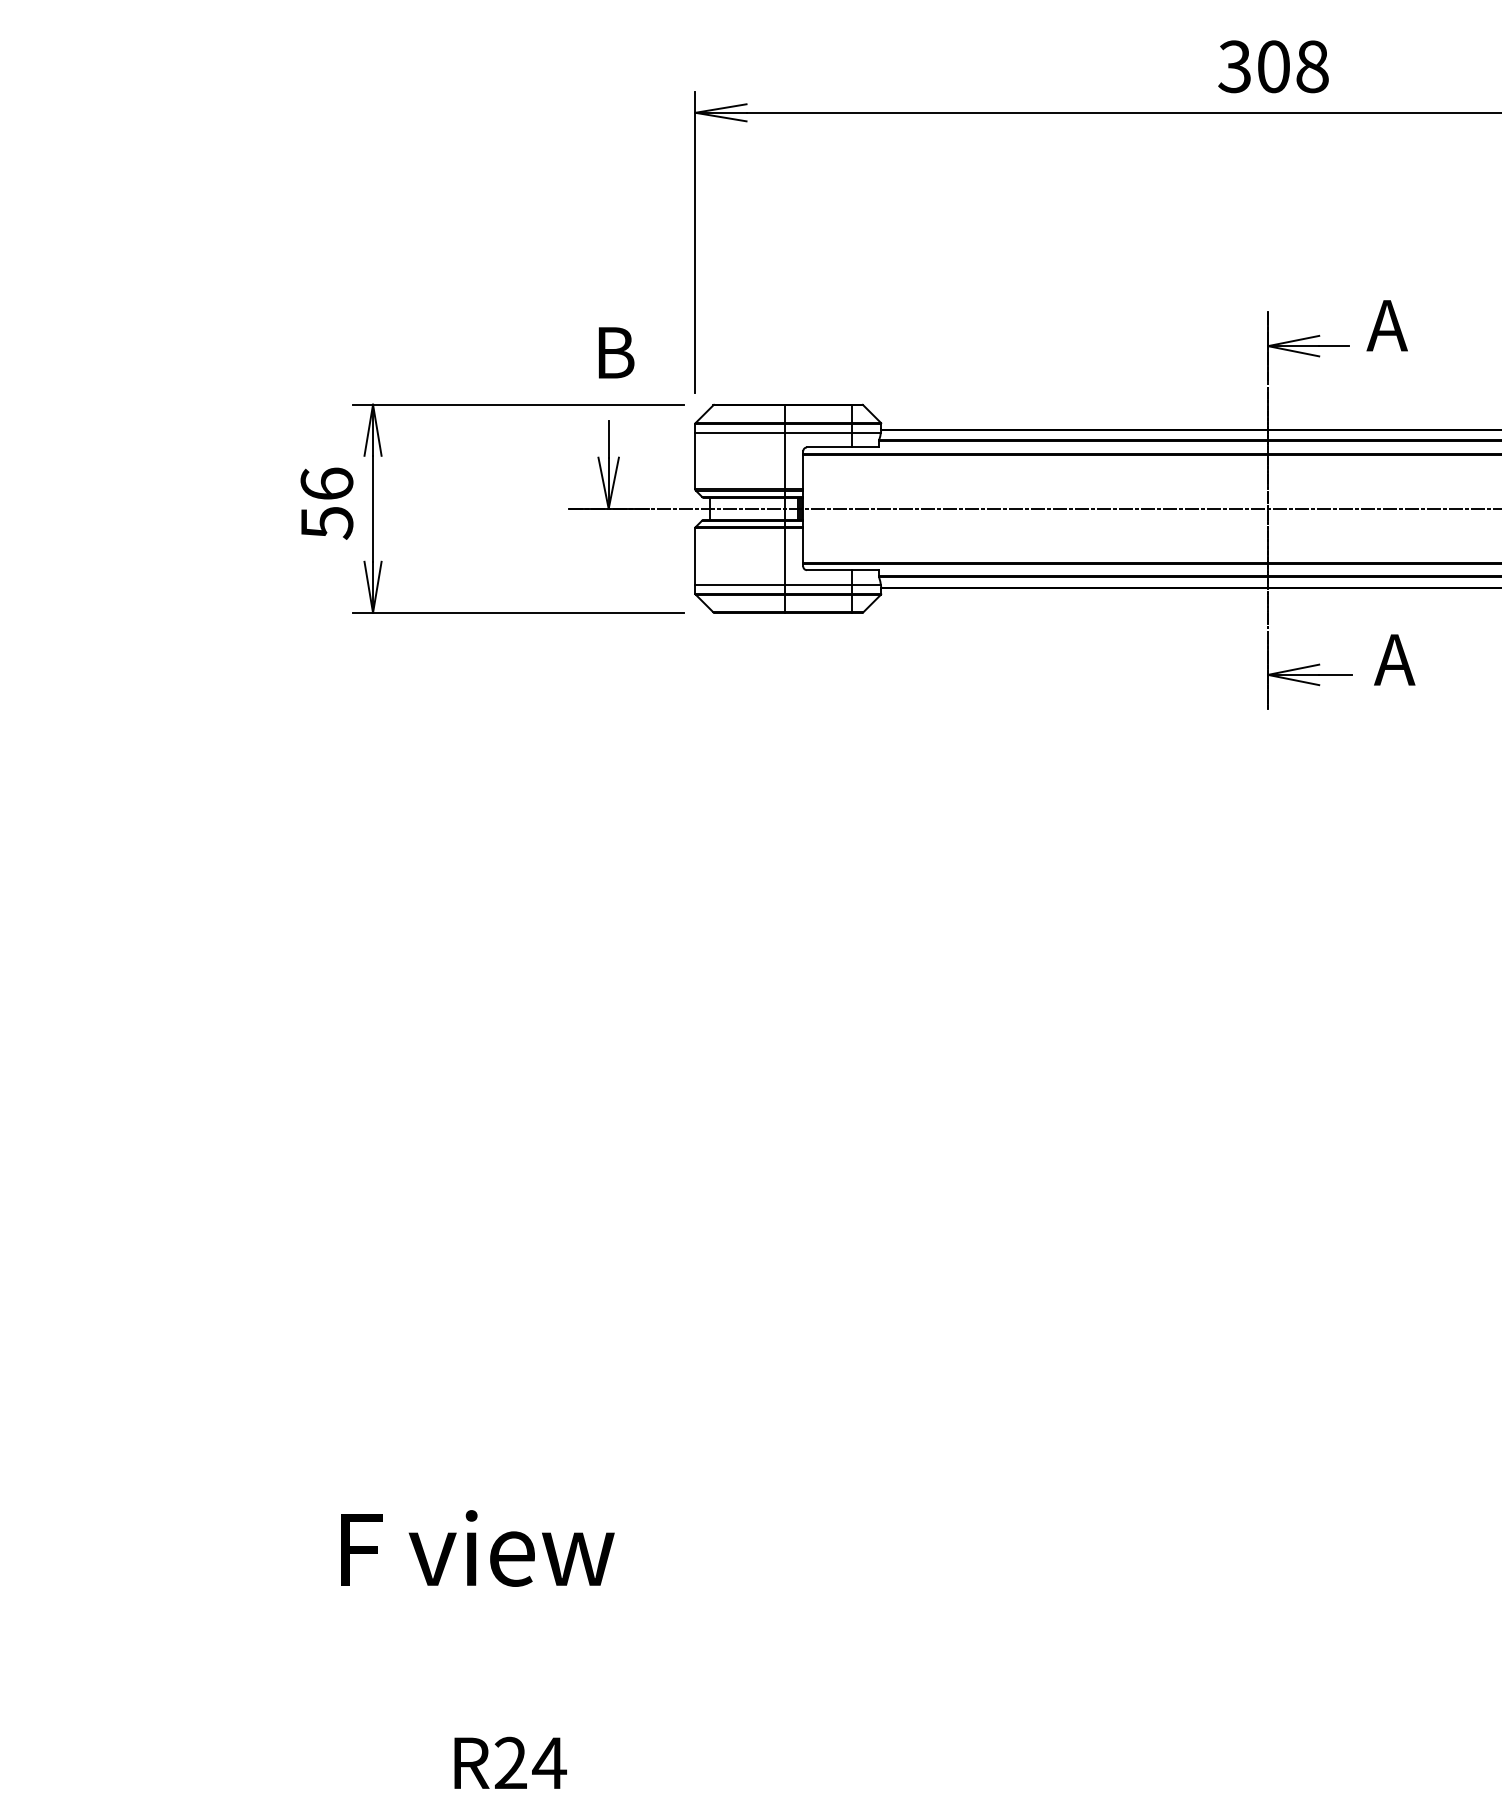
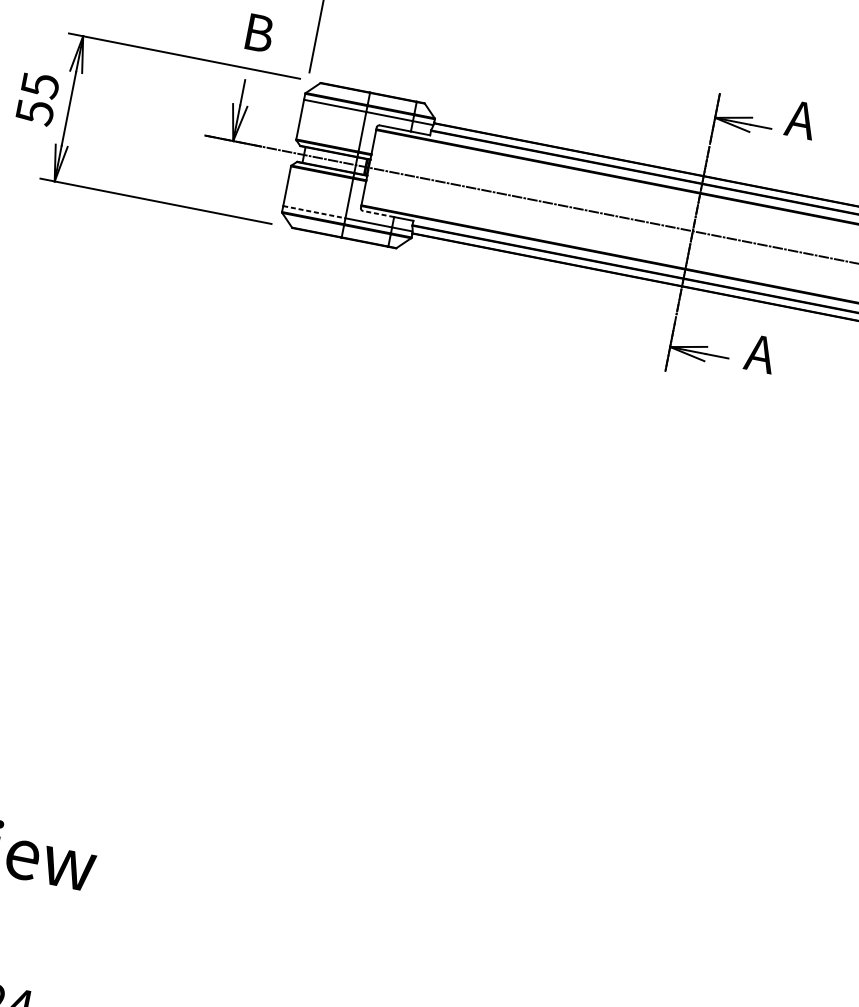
text: (326, 484) -> (39, 85), 56 -> 55
line: (828, 570) -> (378, 214), solid -> dashed
line: (740, 585) -> (314, 212), solid -> dashed

